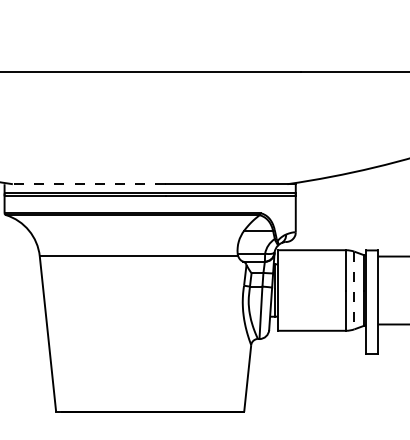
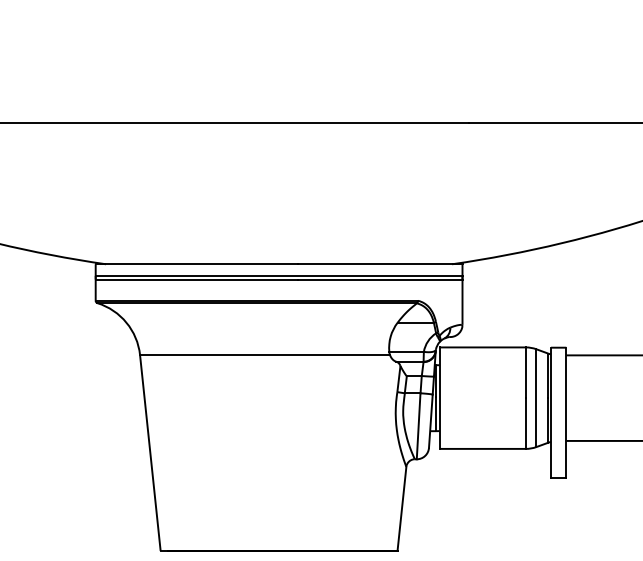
line: (84, 184) -> (196, 264), dashed -> solid
line: (354, 290) -> (536, 398), dashed -> solid

